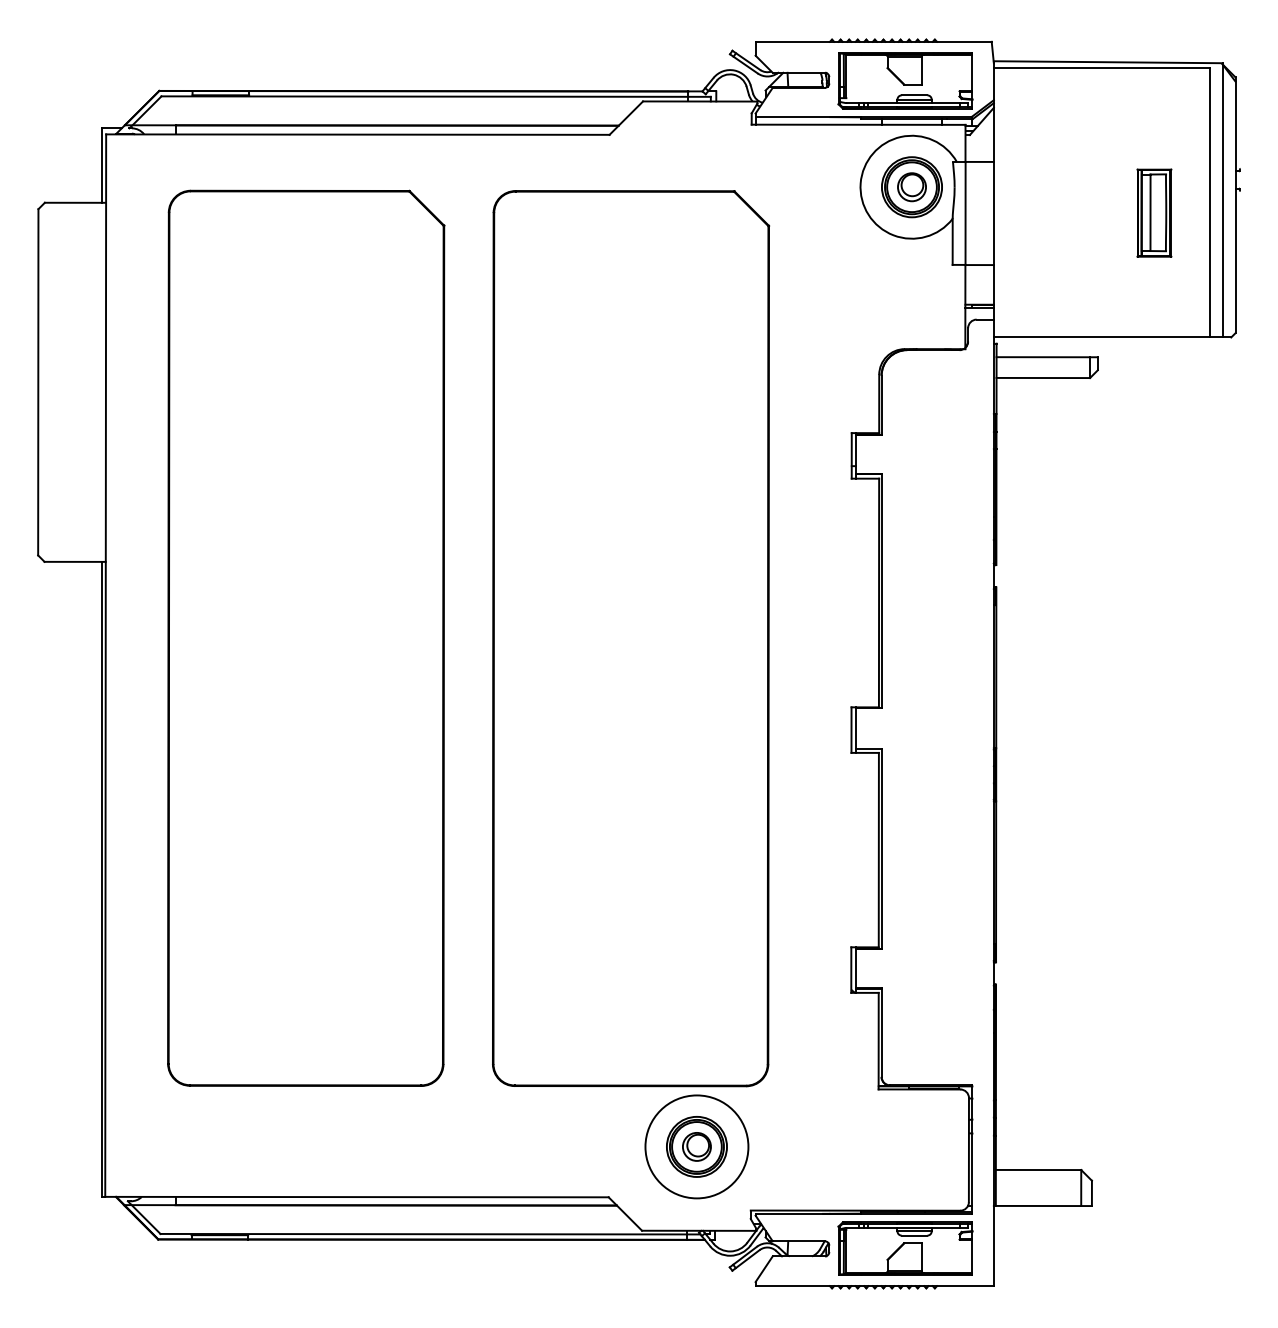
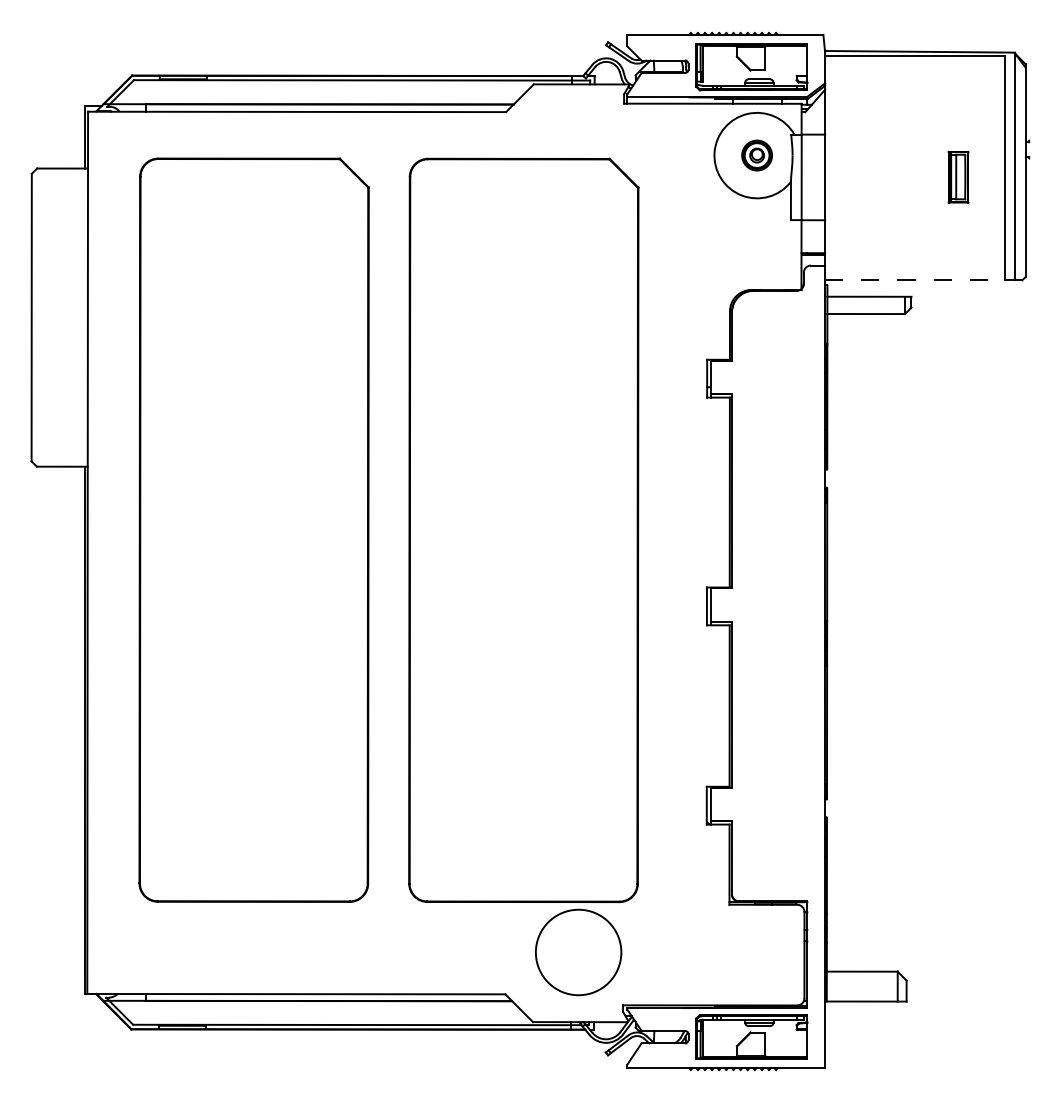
part: (911, 187) -> (756, 155), size x0.6
part: (1154, 213) -> (958, 177), size x0.7
line: (1112, 337) -> (923, 280), solid -> dashed
part: (696, 1146) -> (578, 952), removed

